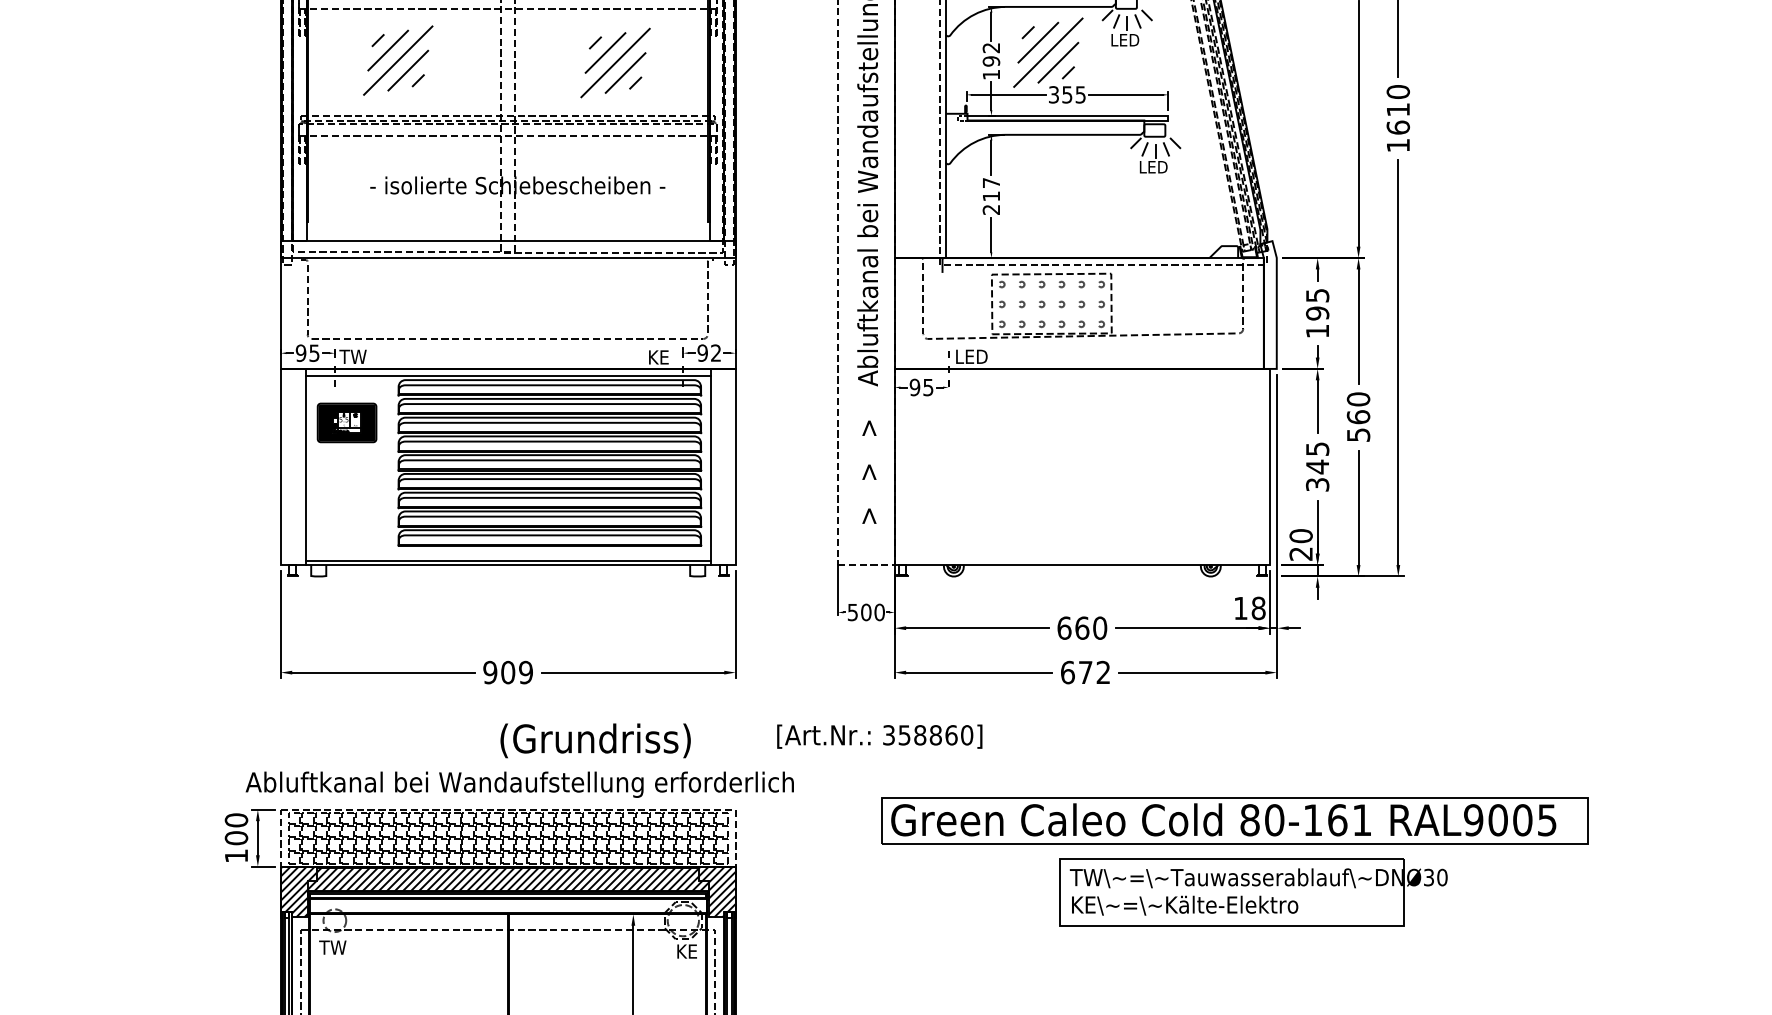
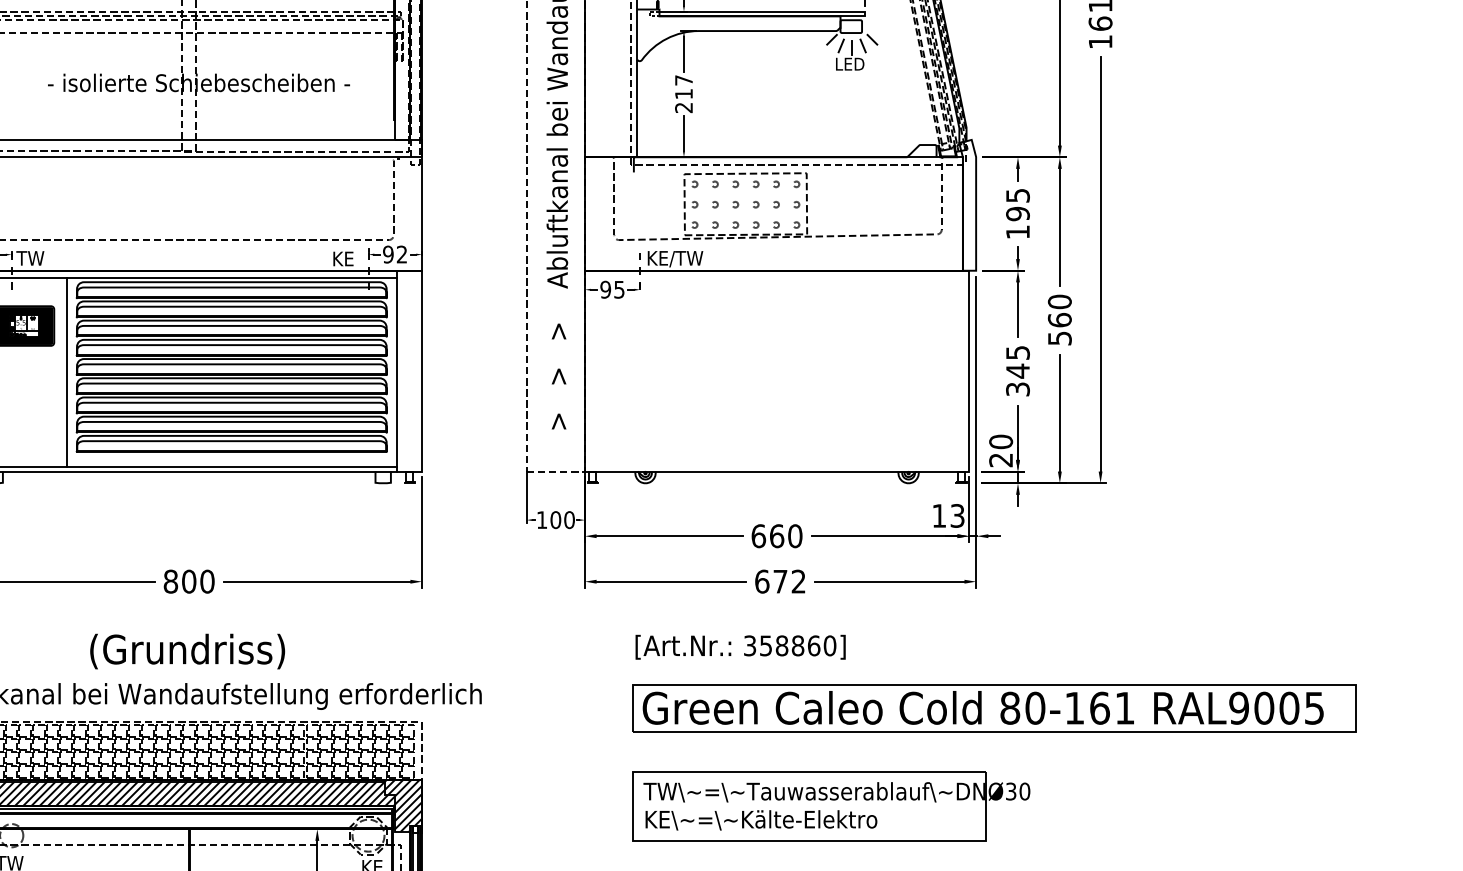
text: (983, 357) -> (675, 259), LED -> KE/TW
line: (388, 467) -> (66, 371), added
text: (1258, 608) -> (957, 516), 18 -> 13
text: (852, 612) -> (541, 520), 500 -> 100
text: (508, 672) -> (189, 581), 909 -> 800
text: (879, 736) -> (740, 647), moved
text: (595, 740) -> (187, 651), moved
part: (1234, 820) -> (994, 708), moved
part: (1253, 892) -> (831, 806), moved

